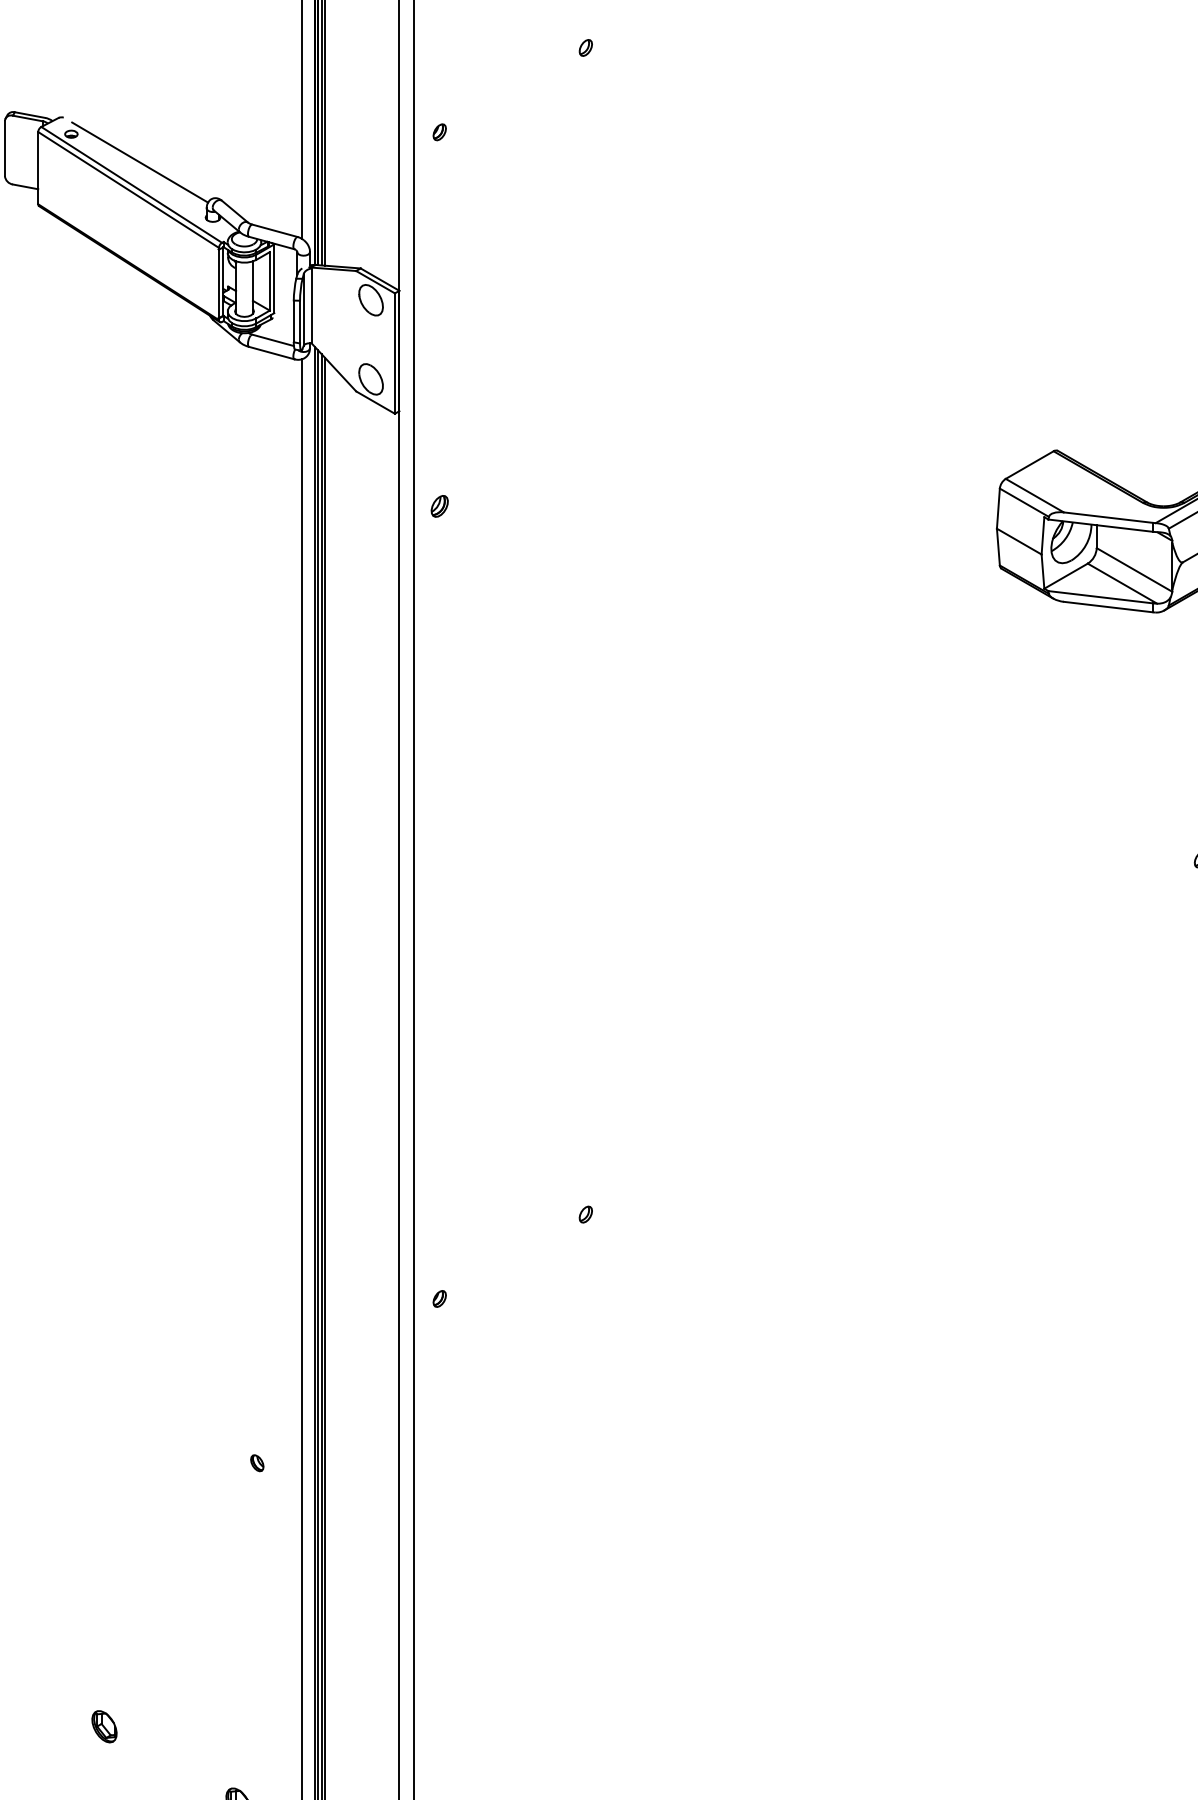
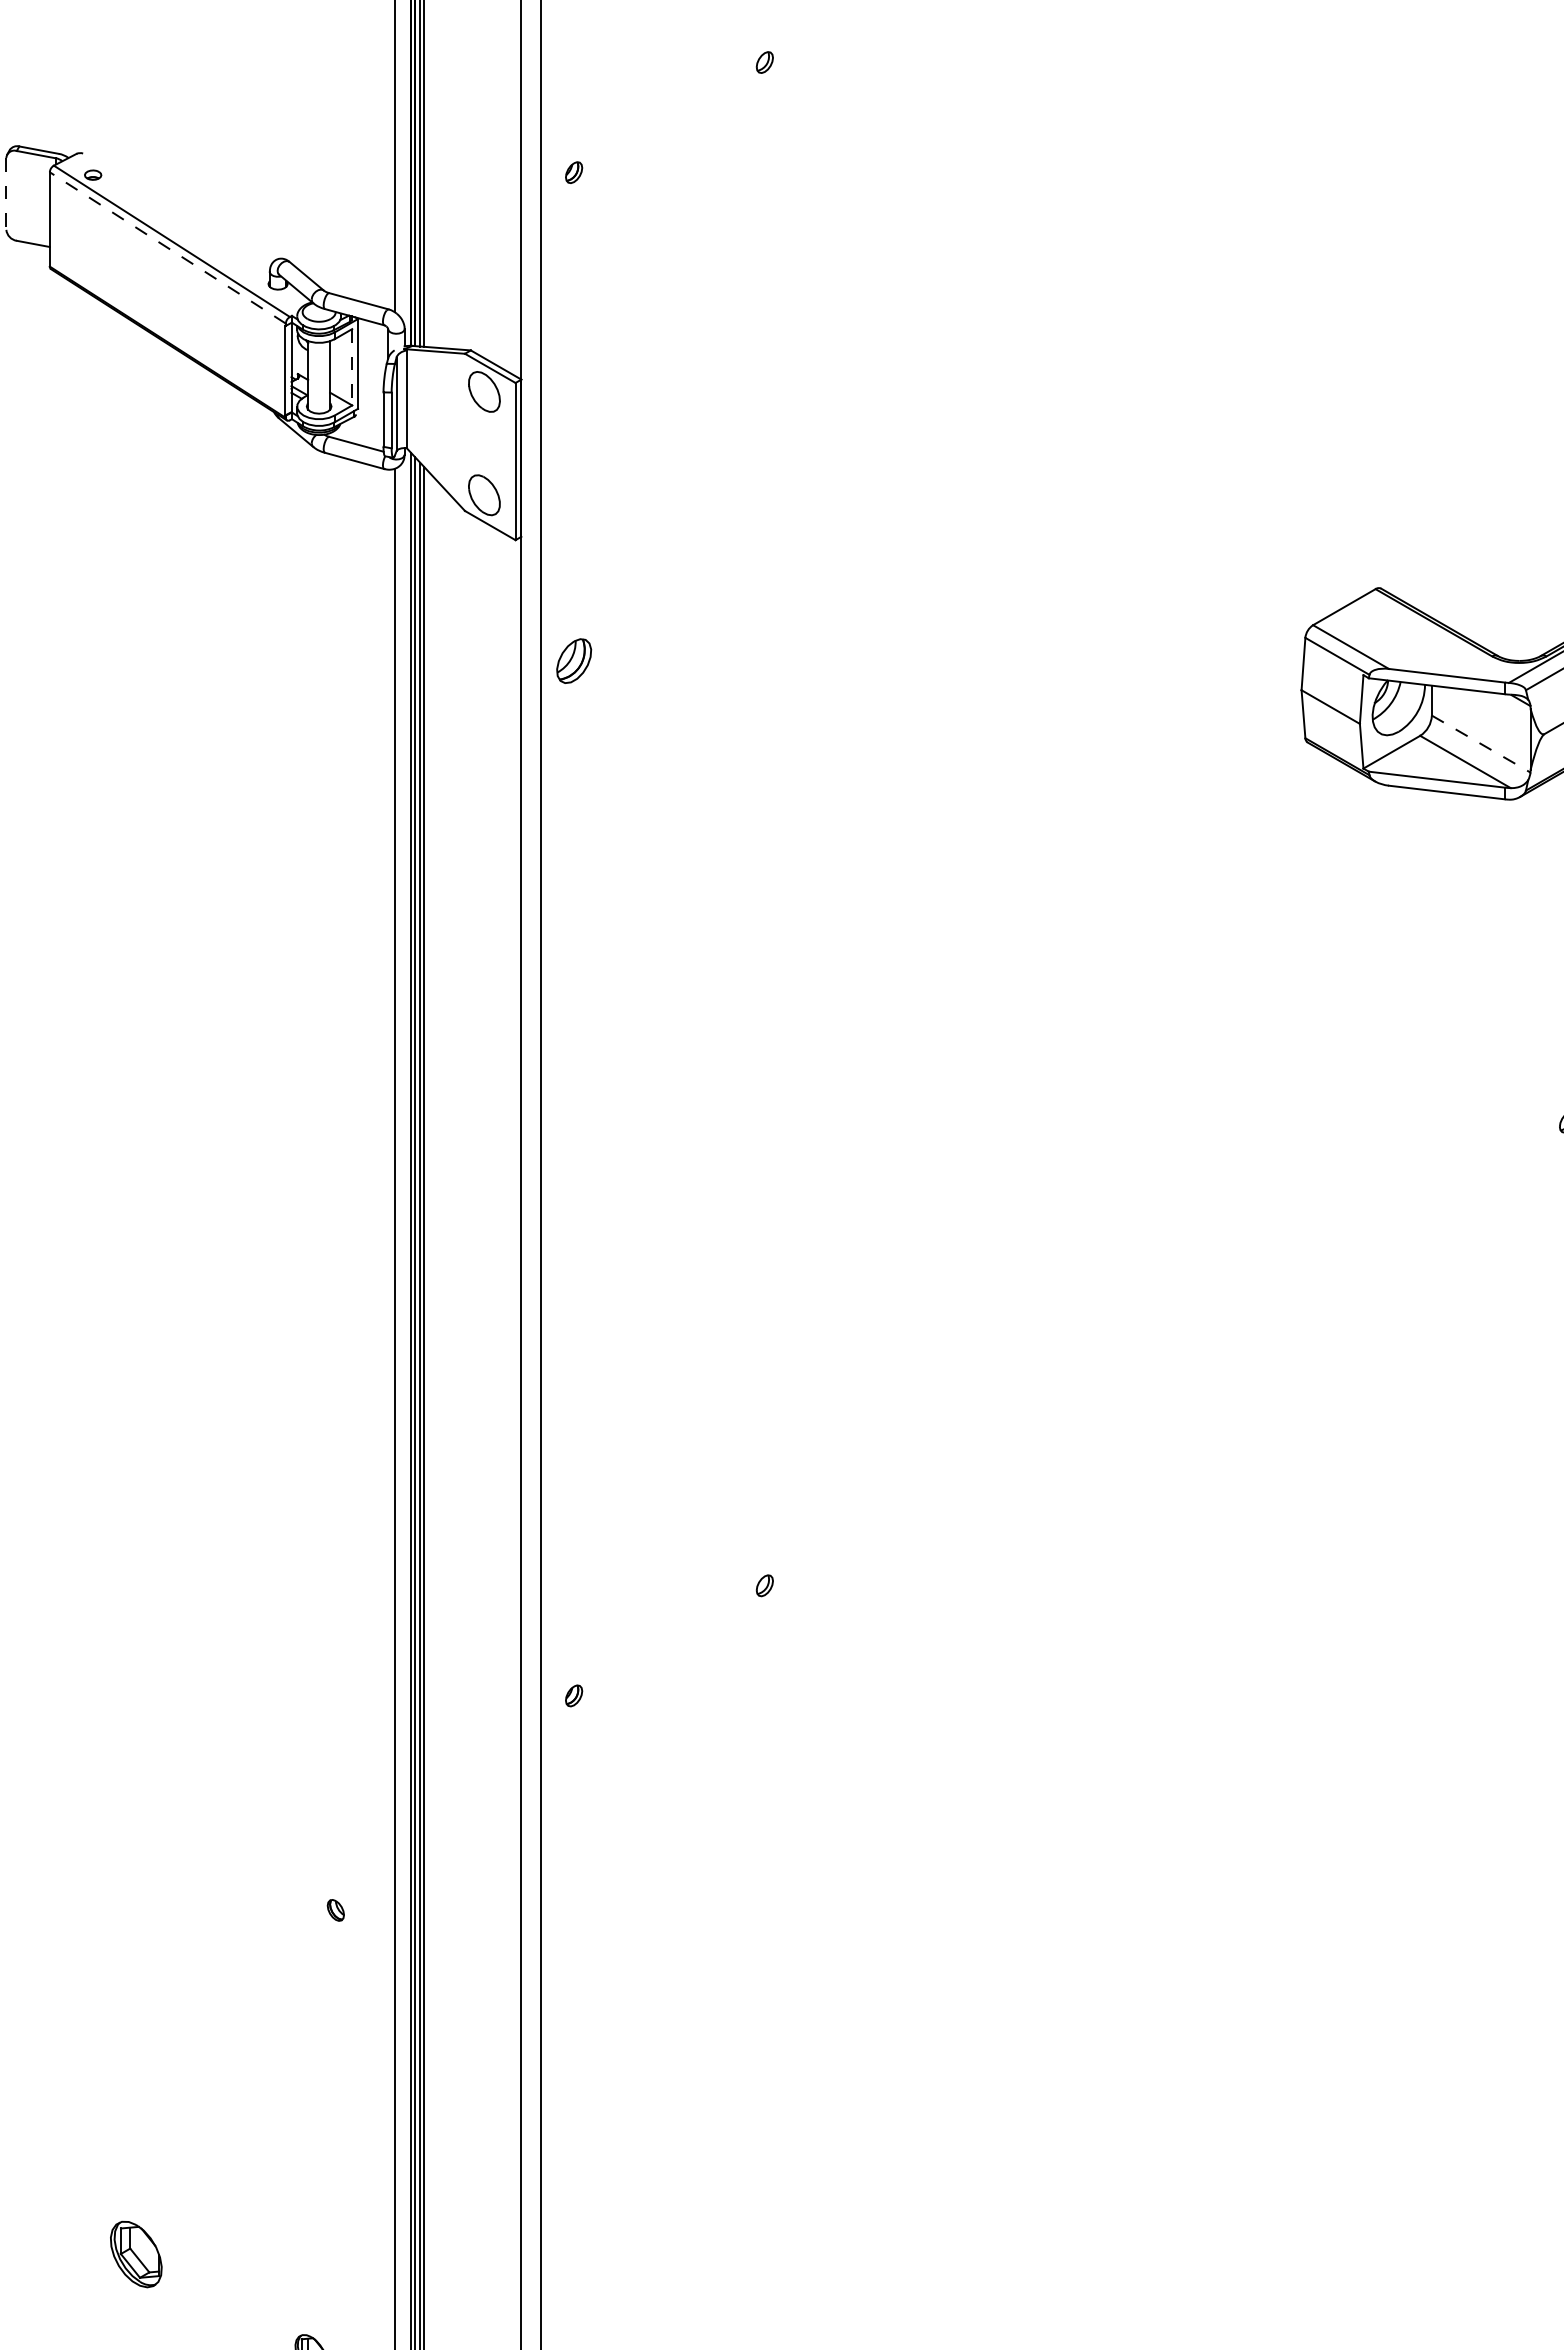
line: (5, 148) -> (6, 193), solid -> dashed
line: (139, 162) -> (182, 211), removed
line: (128, 189) -> (167, 247), solid -> dashed
line: (270, 281) -> (352, 367), solid -> dashed
part: (439, 505) -> (573, 660), size x1.6
line: (1134, 570) -> (1481, 744), solid -> dashed
part: (104, 1726) -> (136, 2254), size x1.6

